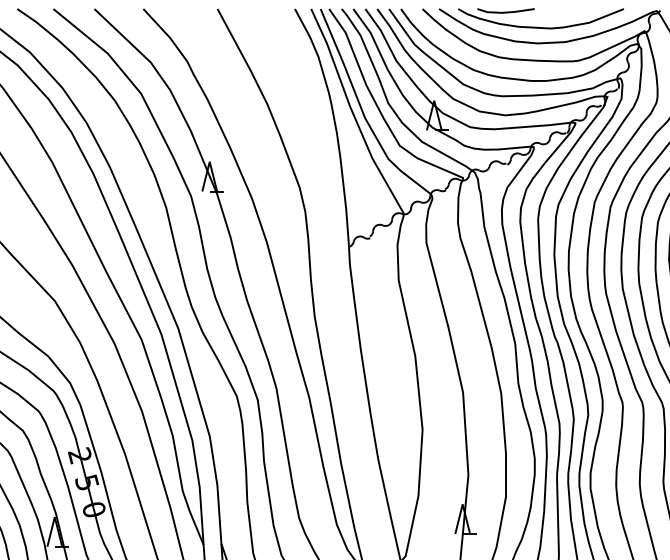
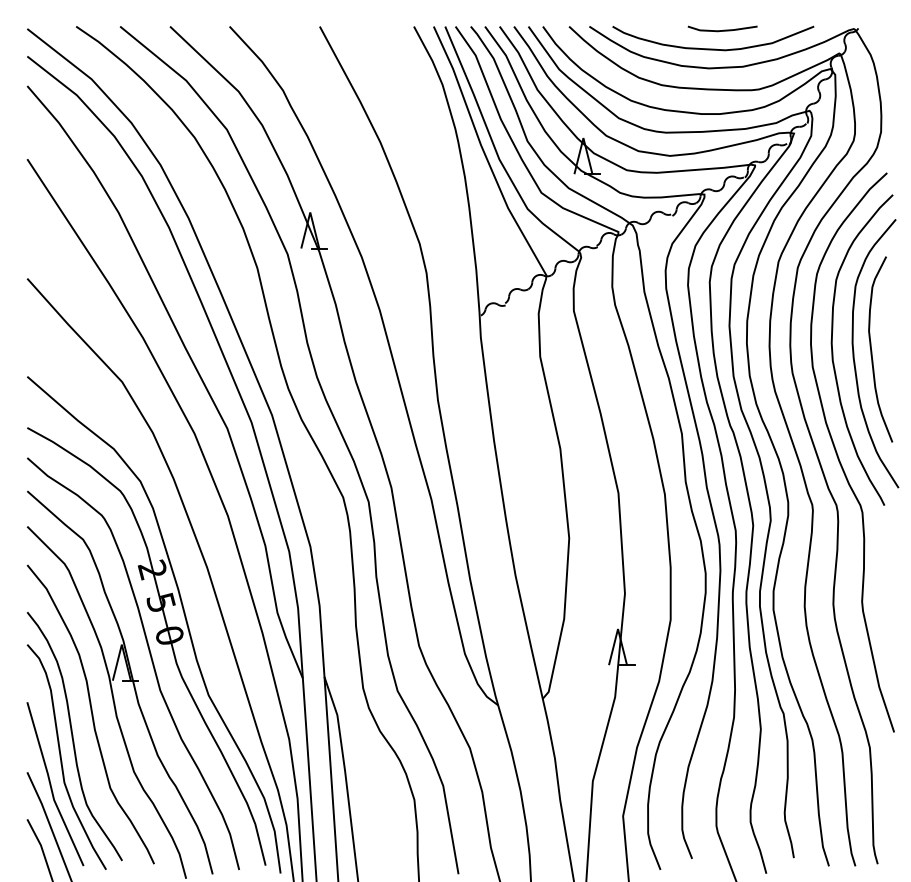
line: (506, 11) -> (723, 29), moved

